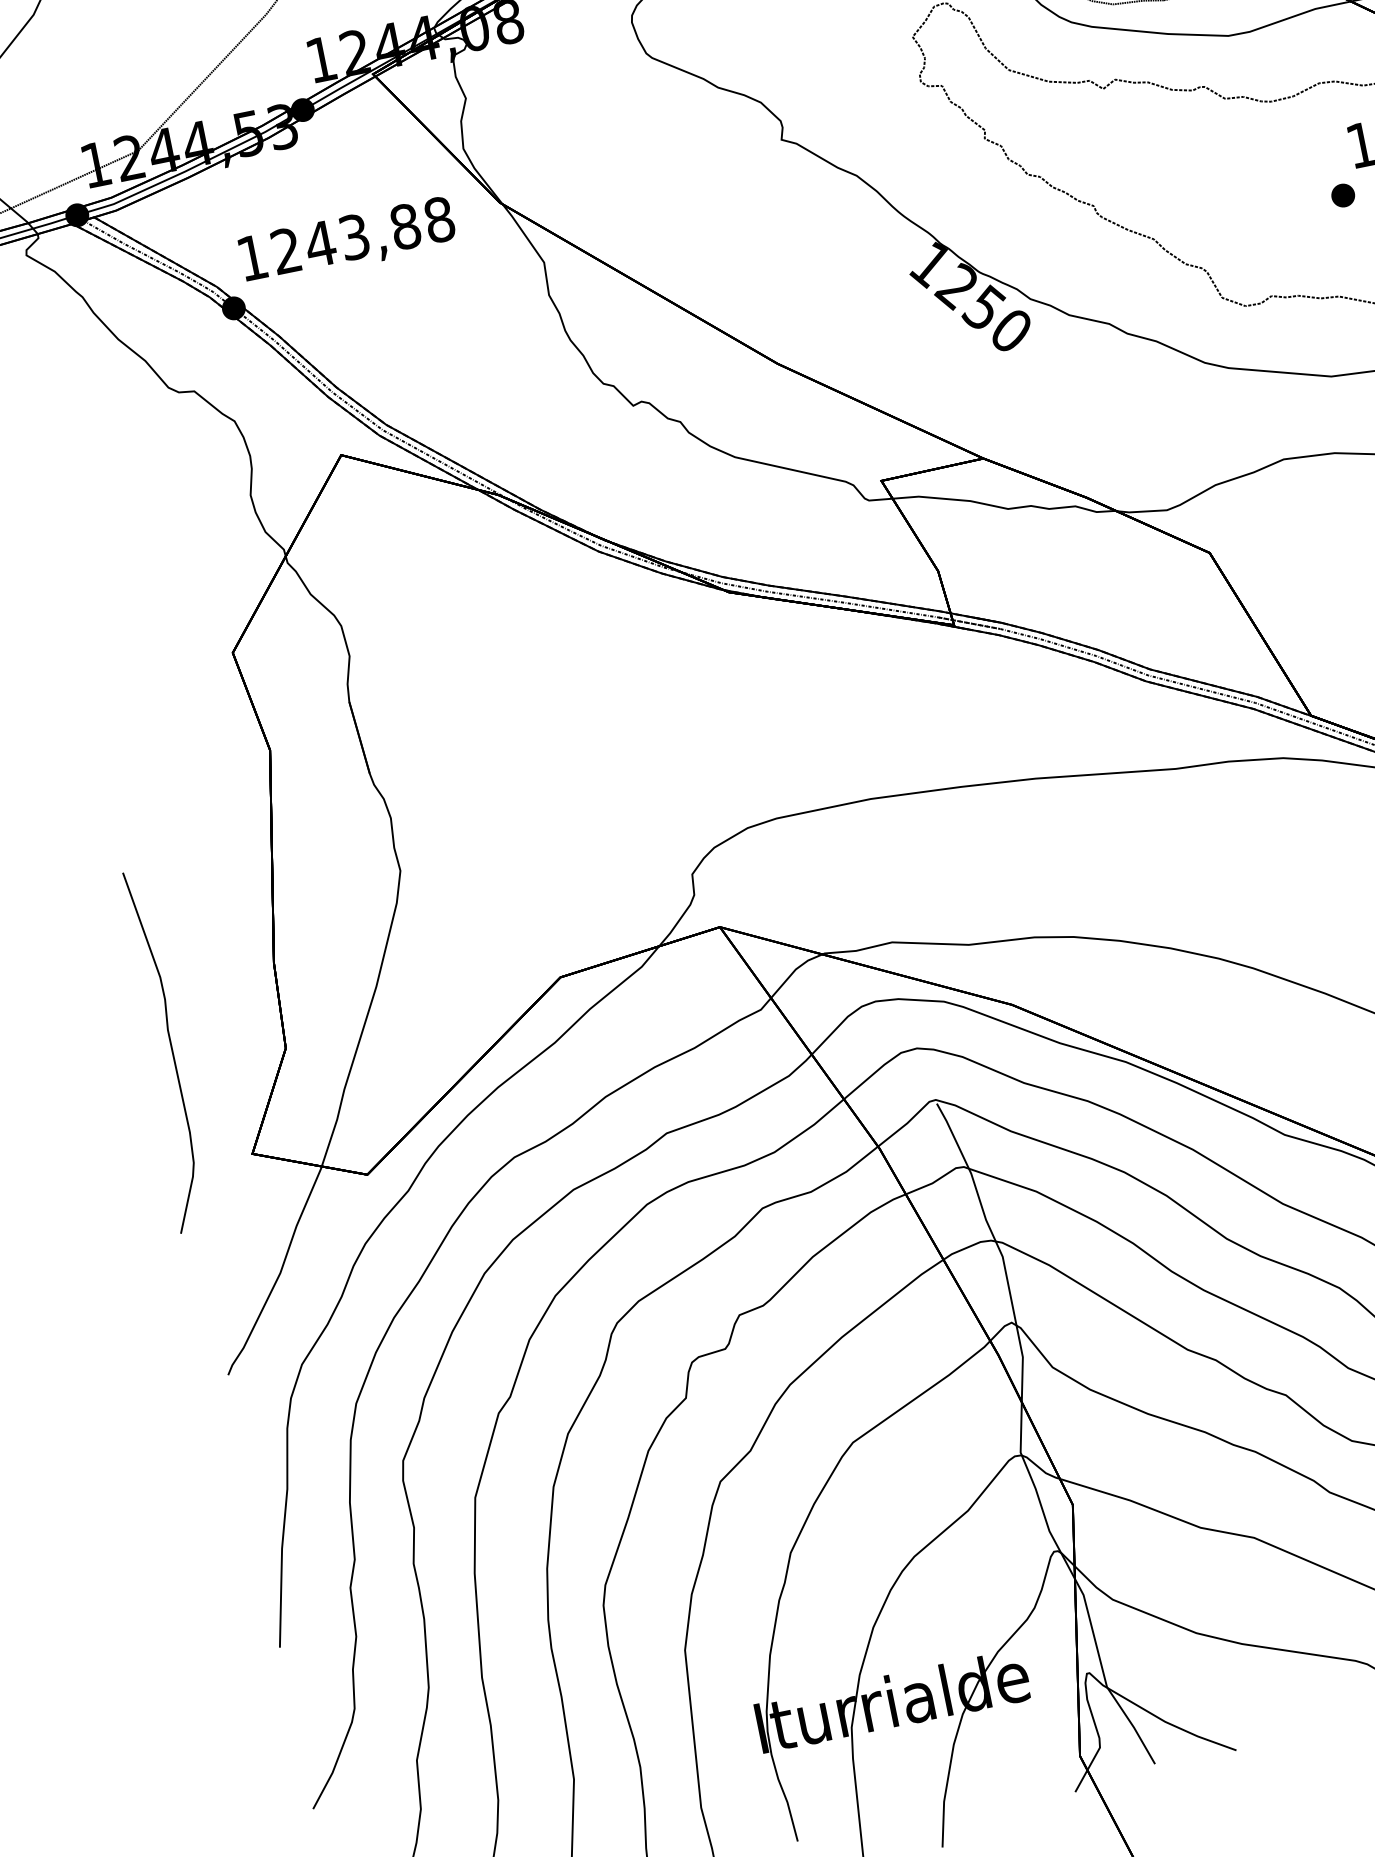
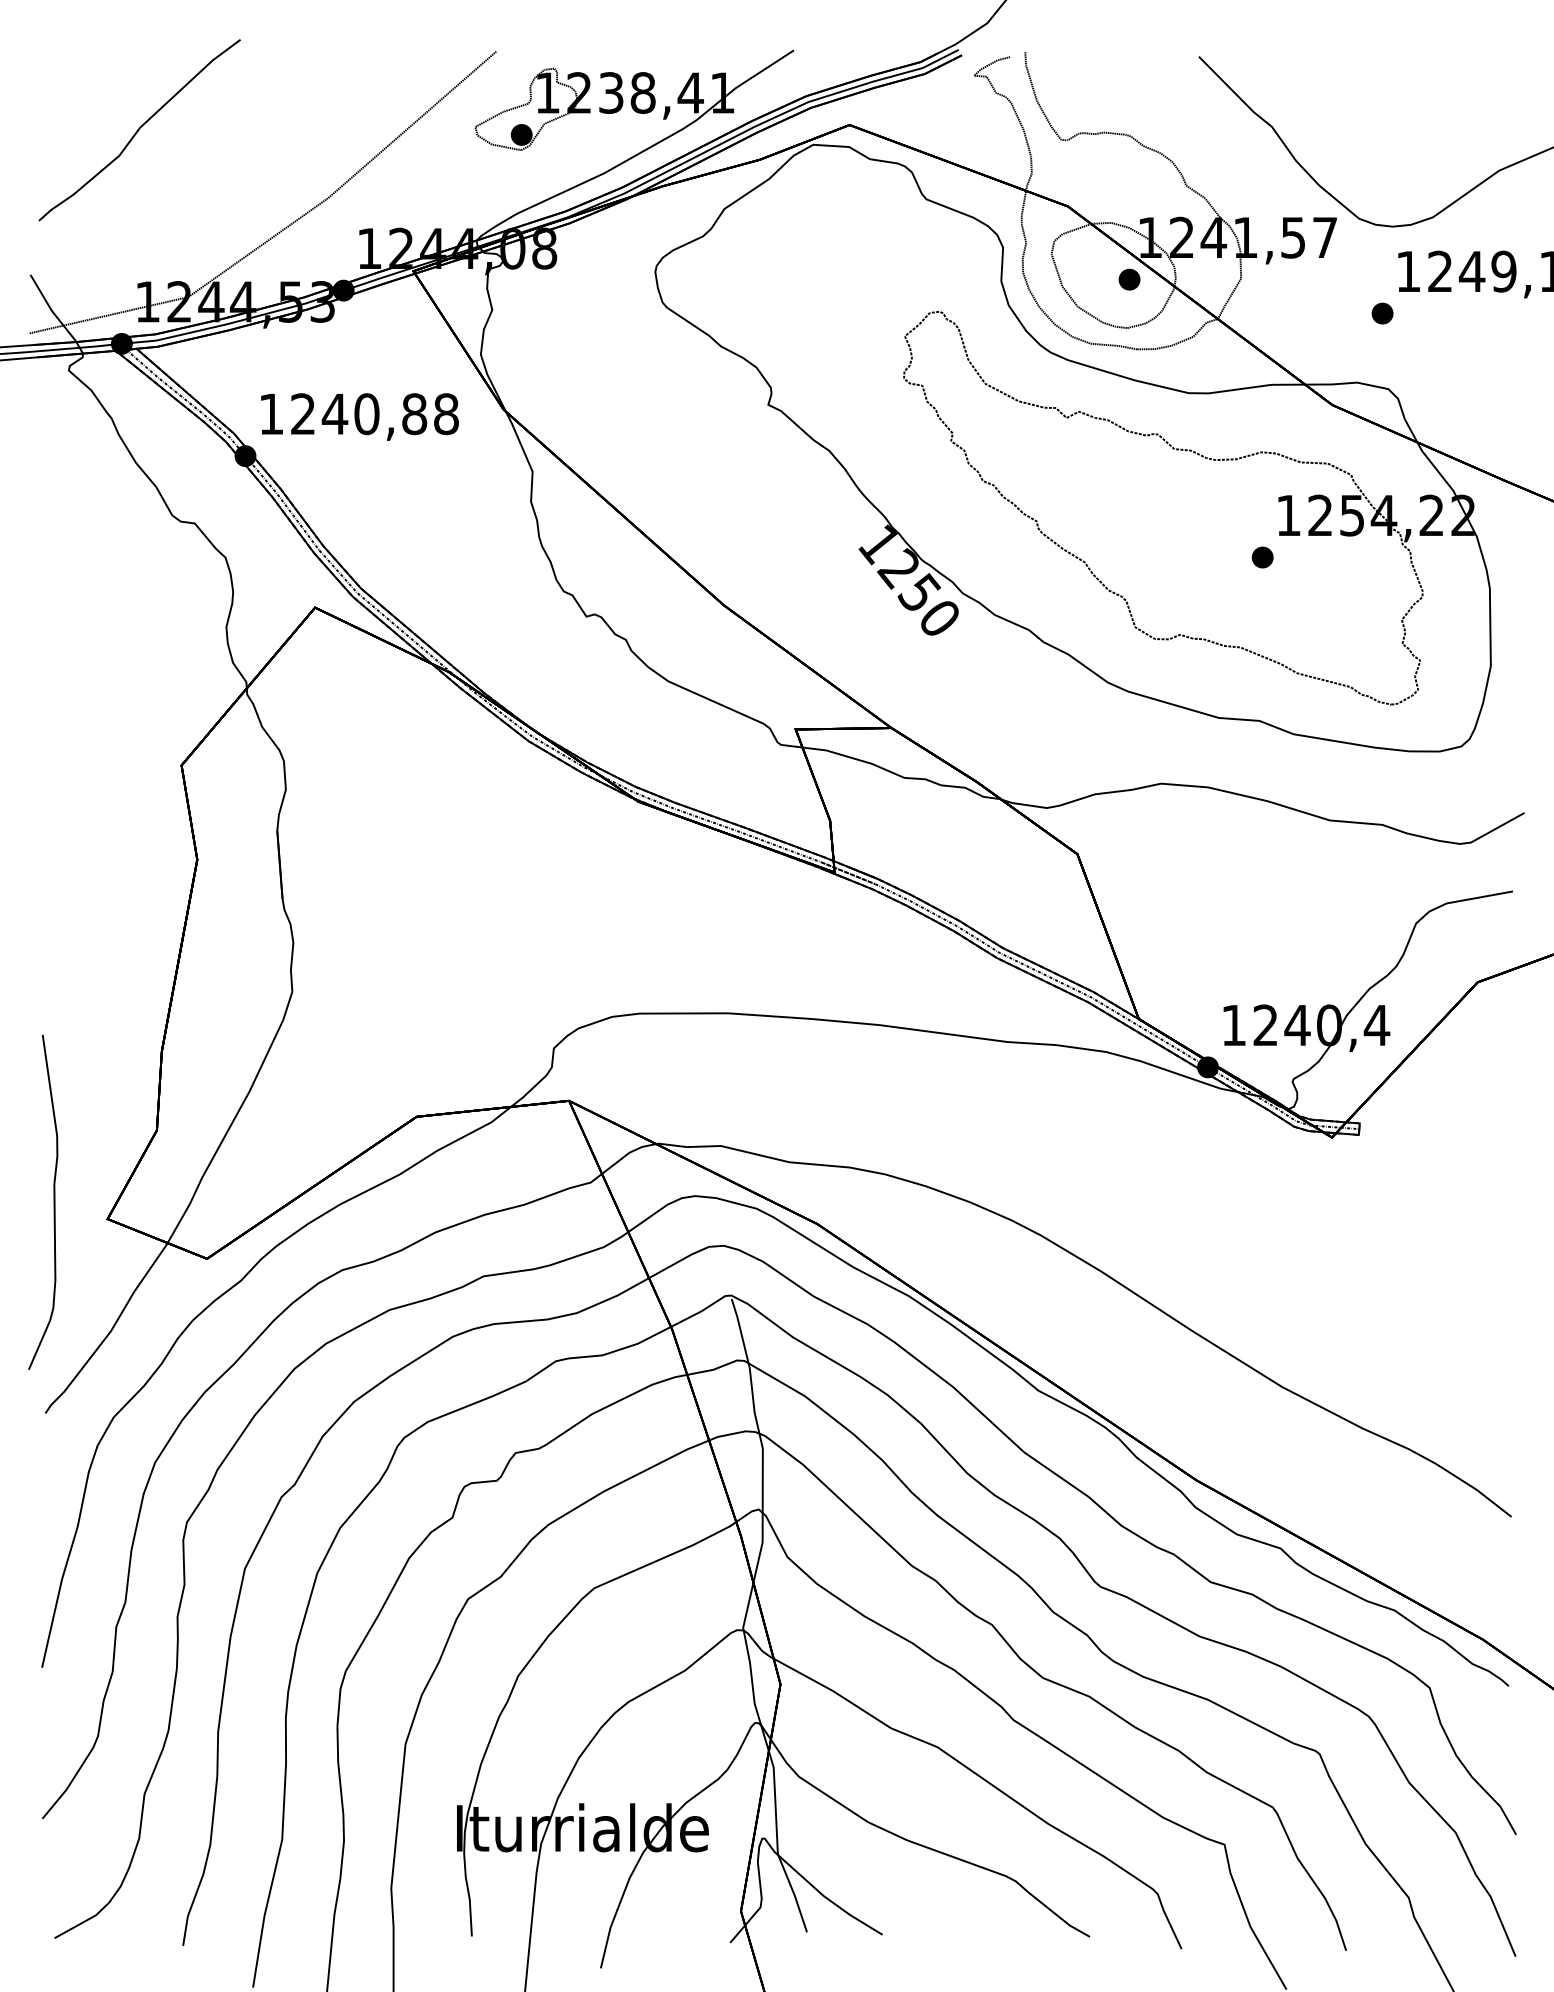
text: (354, 237) -> (366, 414), 1243,88 -> 1240,88
curve: (170, 1048) -> (53, 1201), moved

